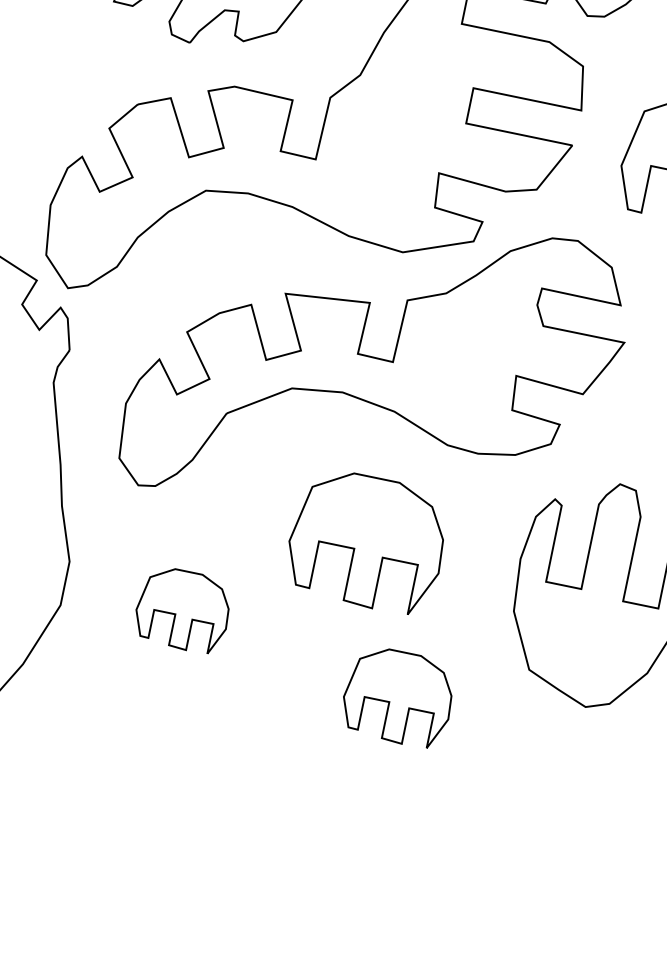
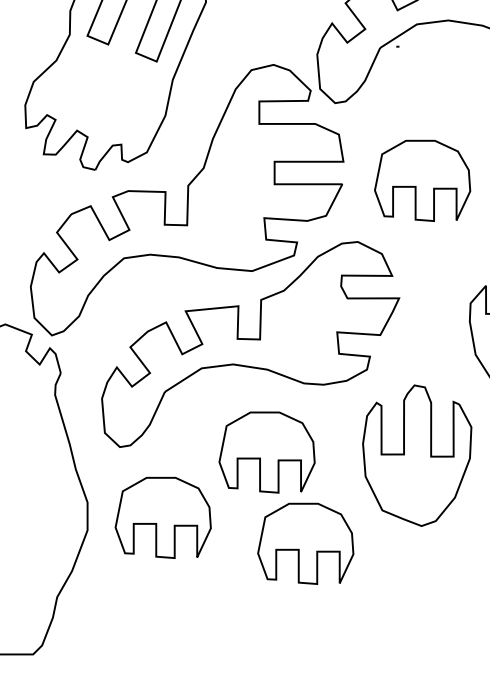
part: (182, 609) -> (162, 517), size x1.67
part: (397, 696) -> (305, 543), size x1.43

